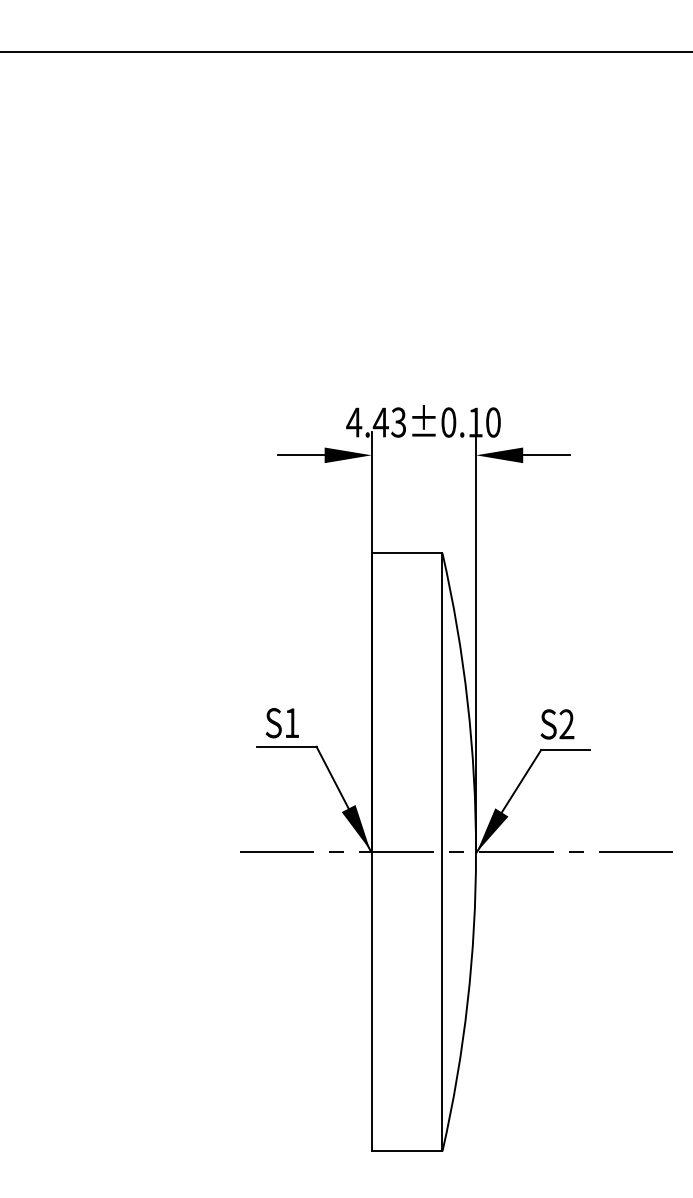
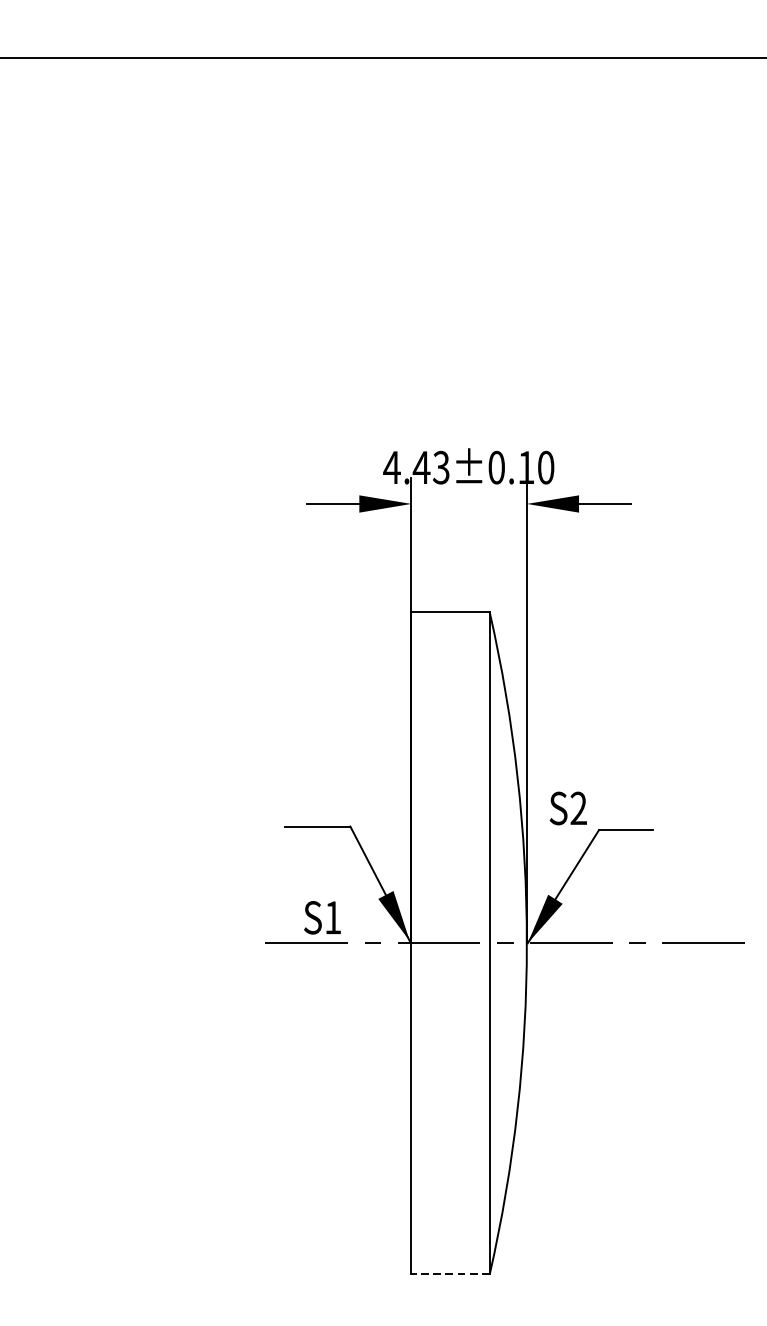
text: (281, 723) -> (321, 918), moved
text: (557, 724) -> (568, 808), moved
line: (406, 1151) -> (449, 1274), solid -> dashed

